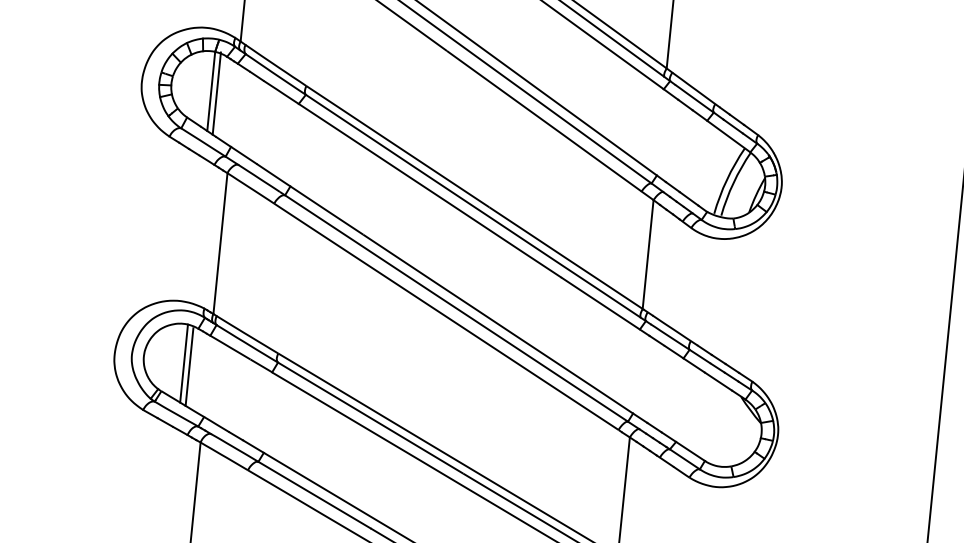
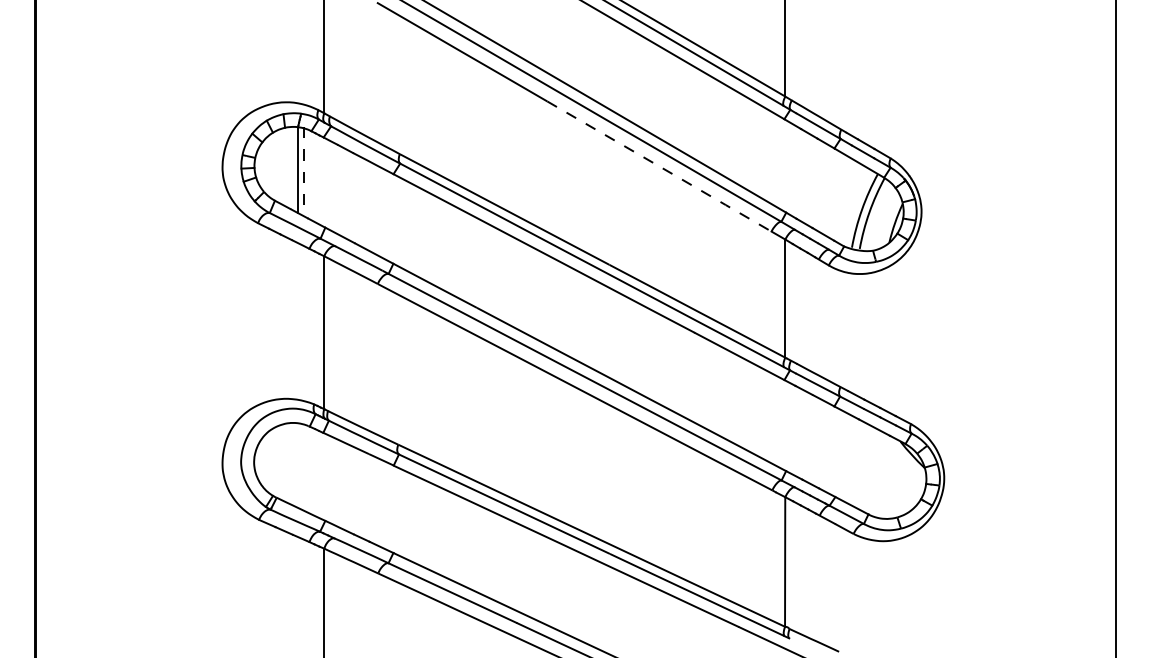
line: (217, 93) -> (304, 171), solid -> dashed
line: (545, 122) -> (660, 167), solid -> dashed
line: (184, 363) -> (298, 465), removed
line: (189, 366) -> (304, 468), removed

